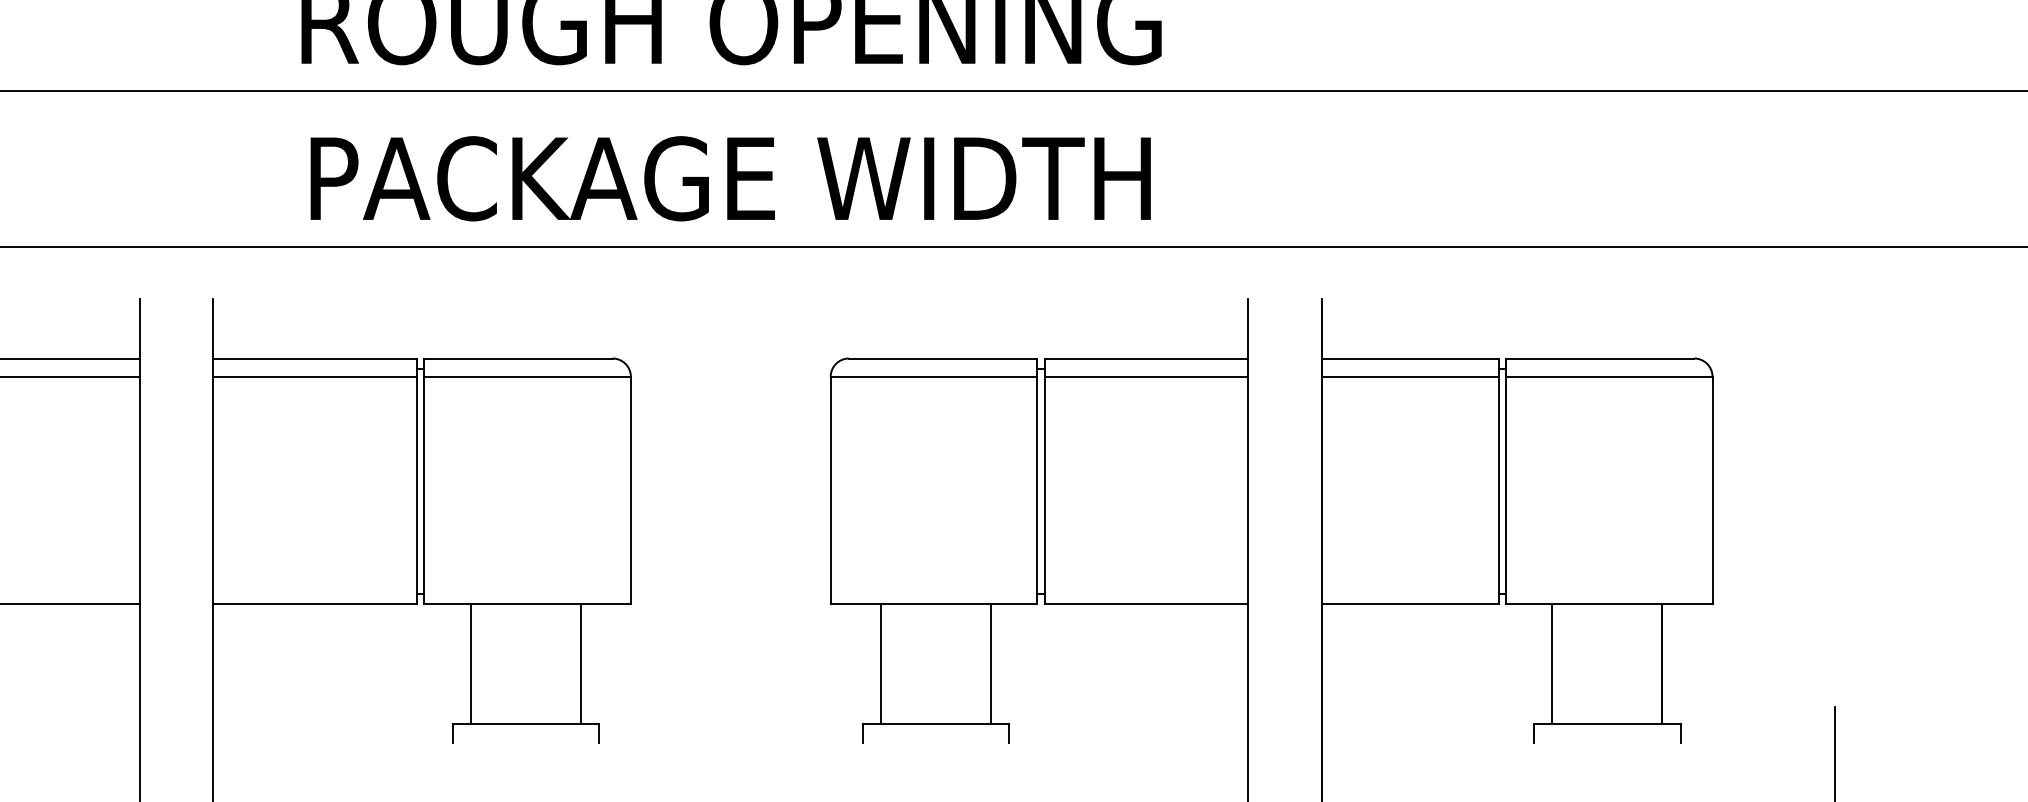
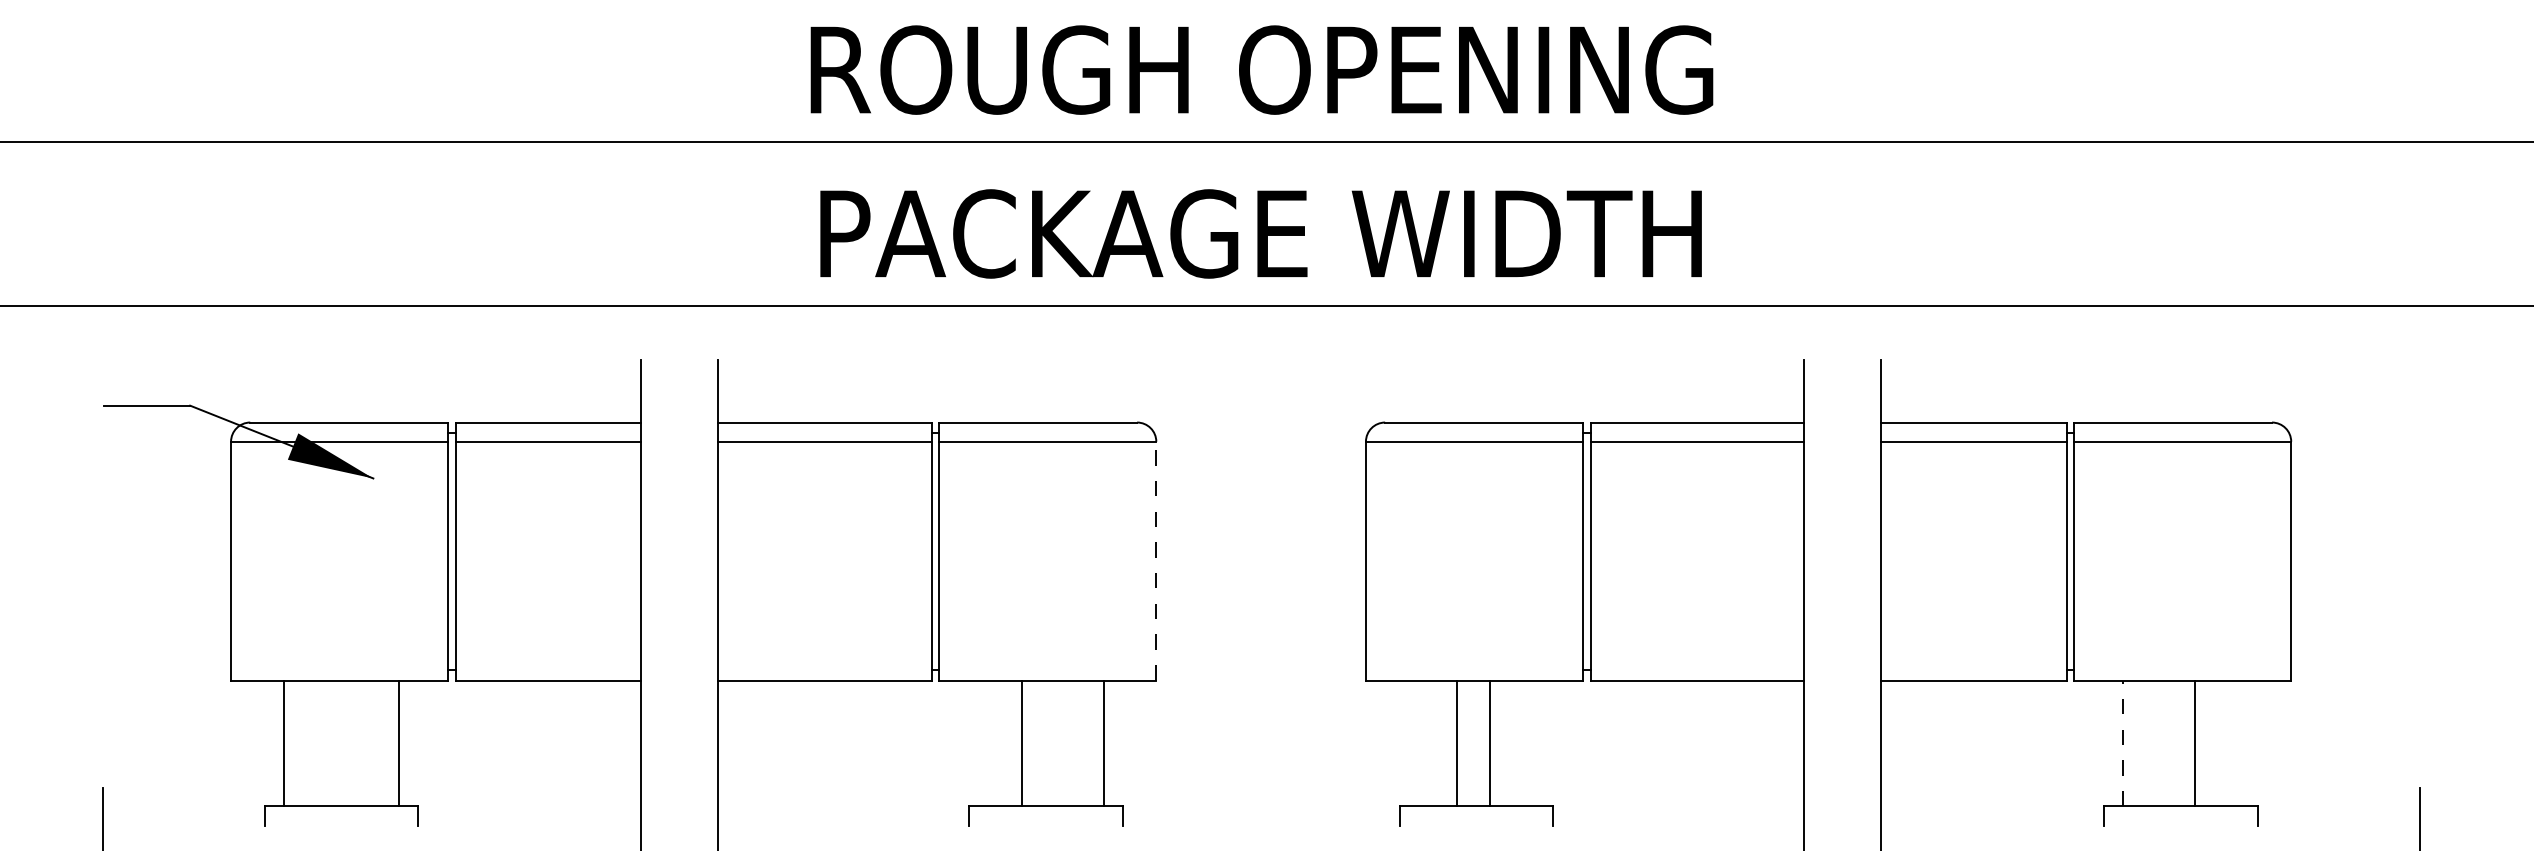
line: (631, 490) -> (1156, 560), solid -> dashed
line: (470, 664) -> (1022, 743), moved
line: (880, 664) -> (1456, 743), moved
line: (990, 664) -> (1489, 743), moved
line: (1552, 664) -> (2123, 743), solid -> dashed
line: (1662, 664) -> (2195, 743), moved

